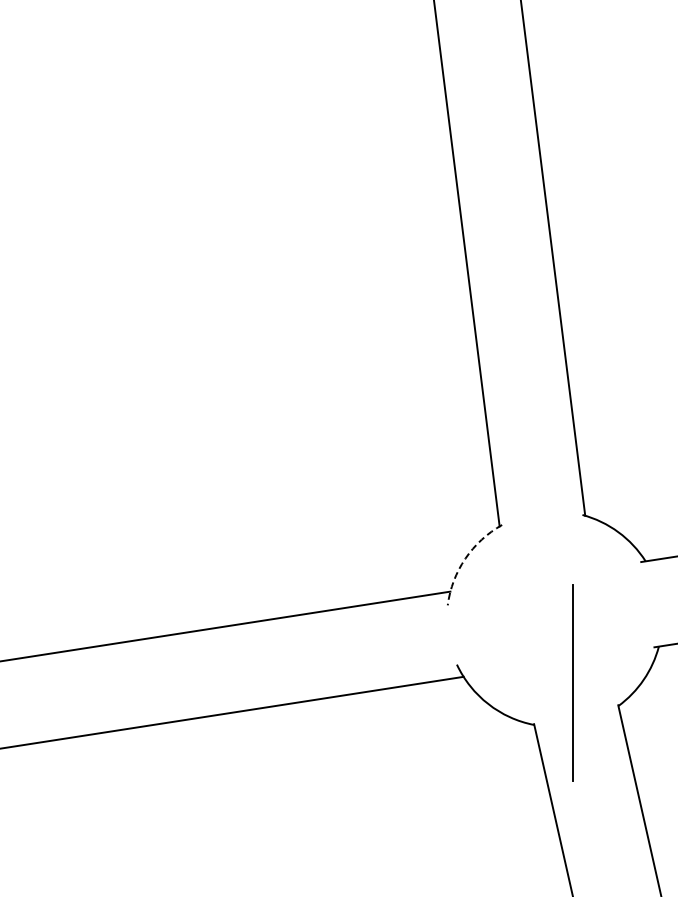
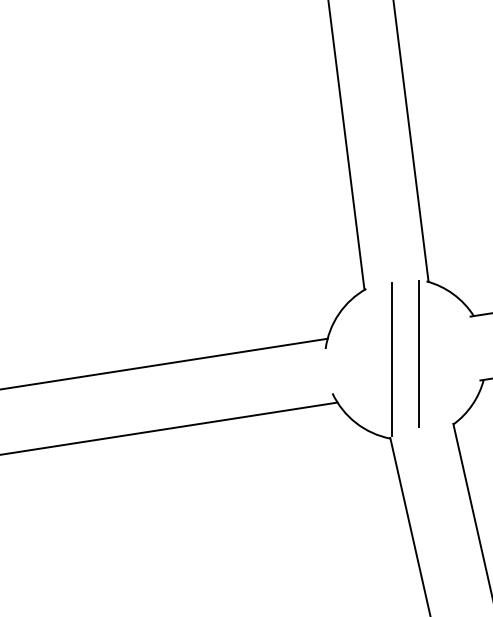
arc: (465, 558) -> (338, 313), dashed -> solid
line: (536, 618) -> (392, 358), added
line: (572, 682) -> (419, 353), moved

